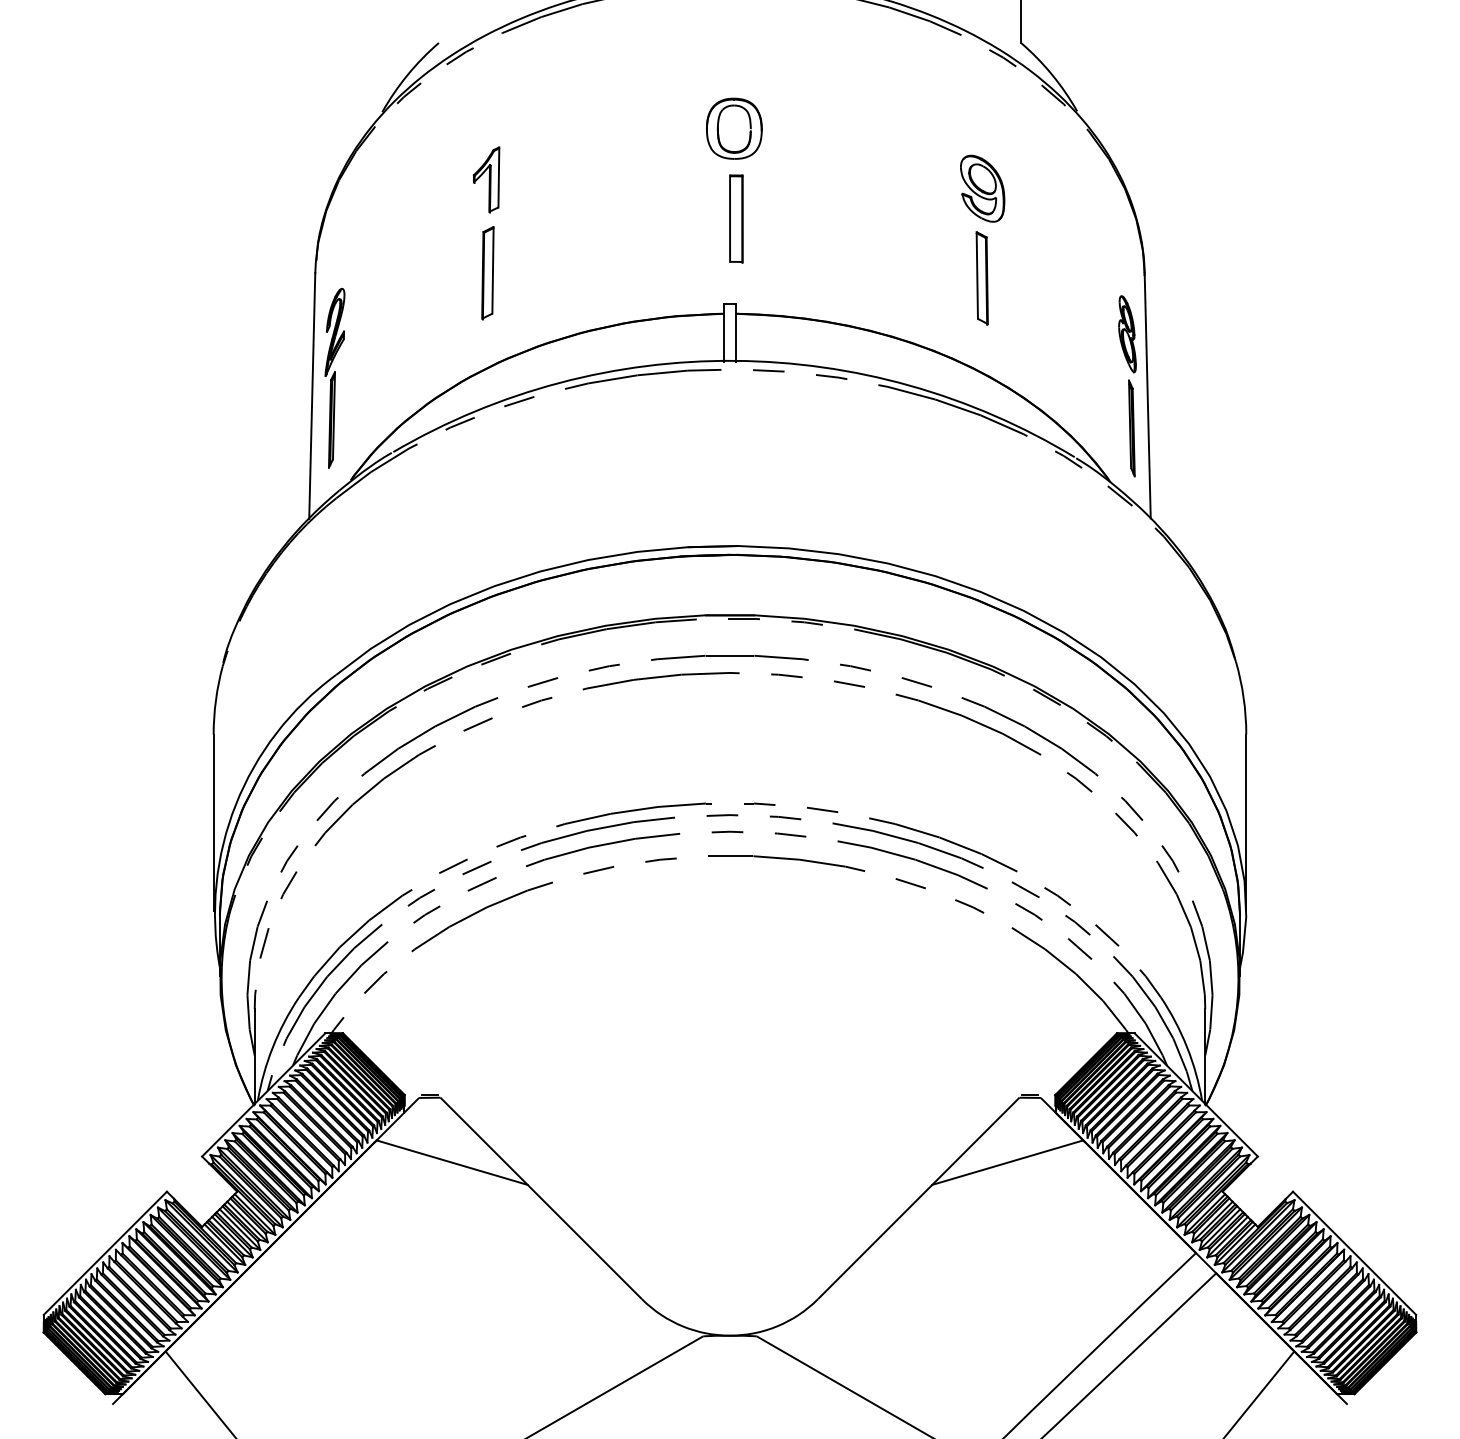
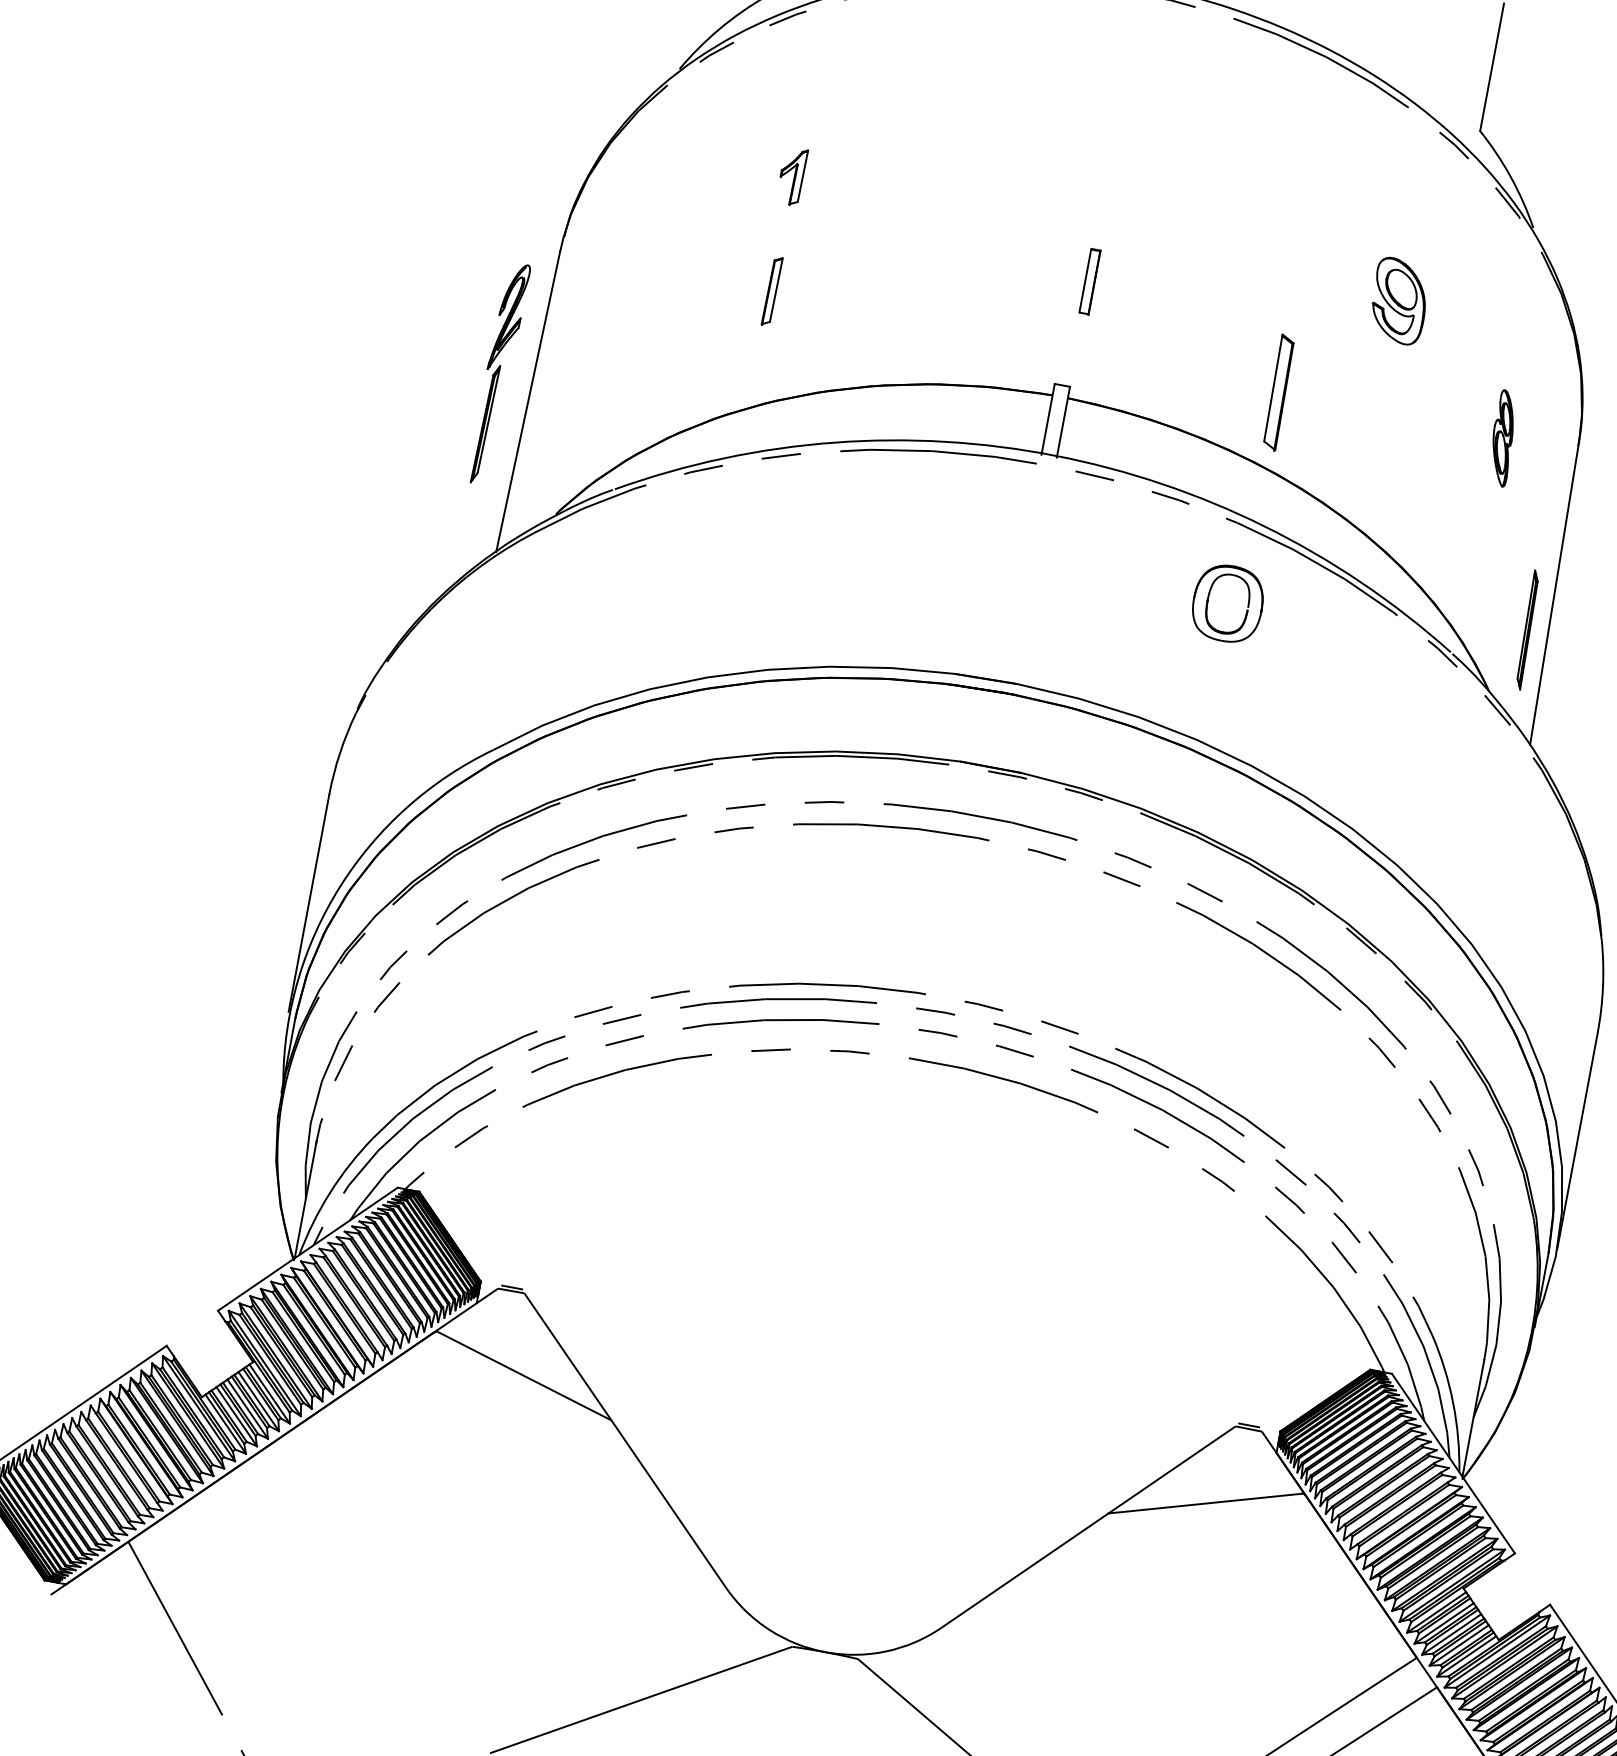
part: (734, 128) -> (1228, 603), moved
part: (486, 179) -> (792, 175), size x0.7
part: (736, 218) -> (1090, 281), size x0.6
part: (487, 273) -> (771, 291), size x0.6
part: (981, 278) -> (1277, 392), moved
part: (1127, 334) -> (1503, 438), moved
part: (334, 378) -> (498, 373), moved

